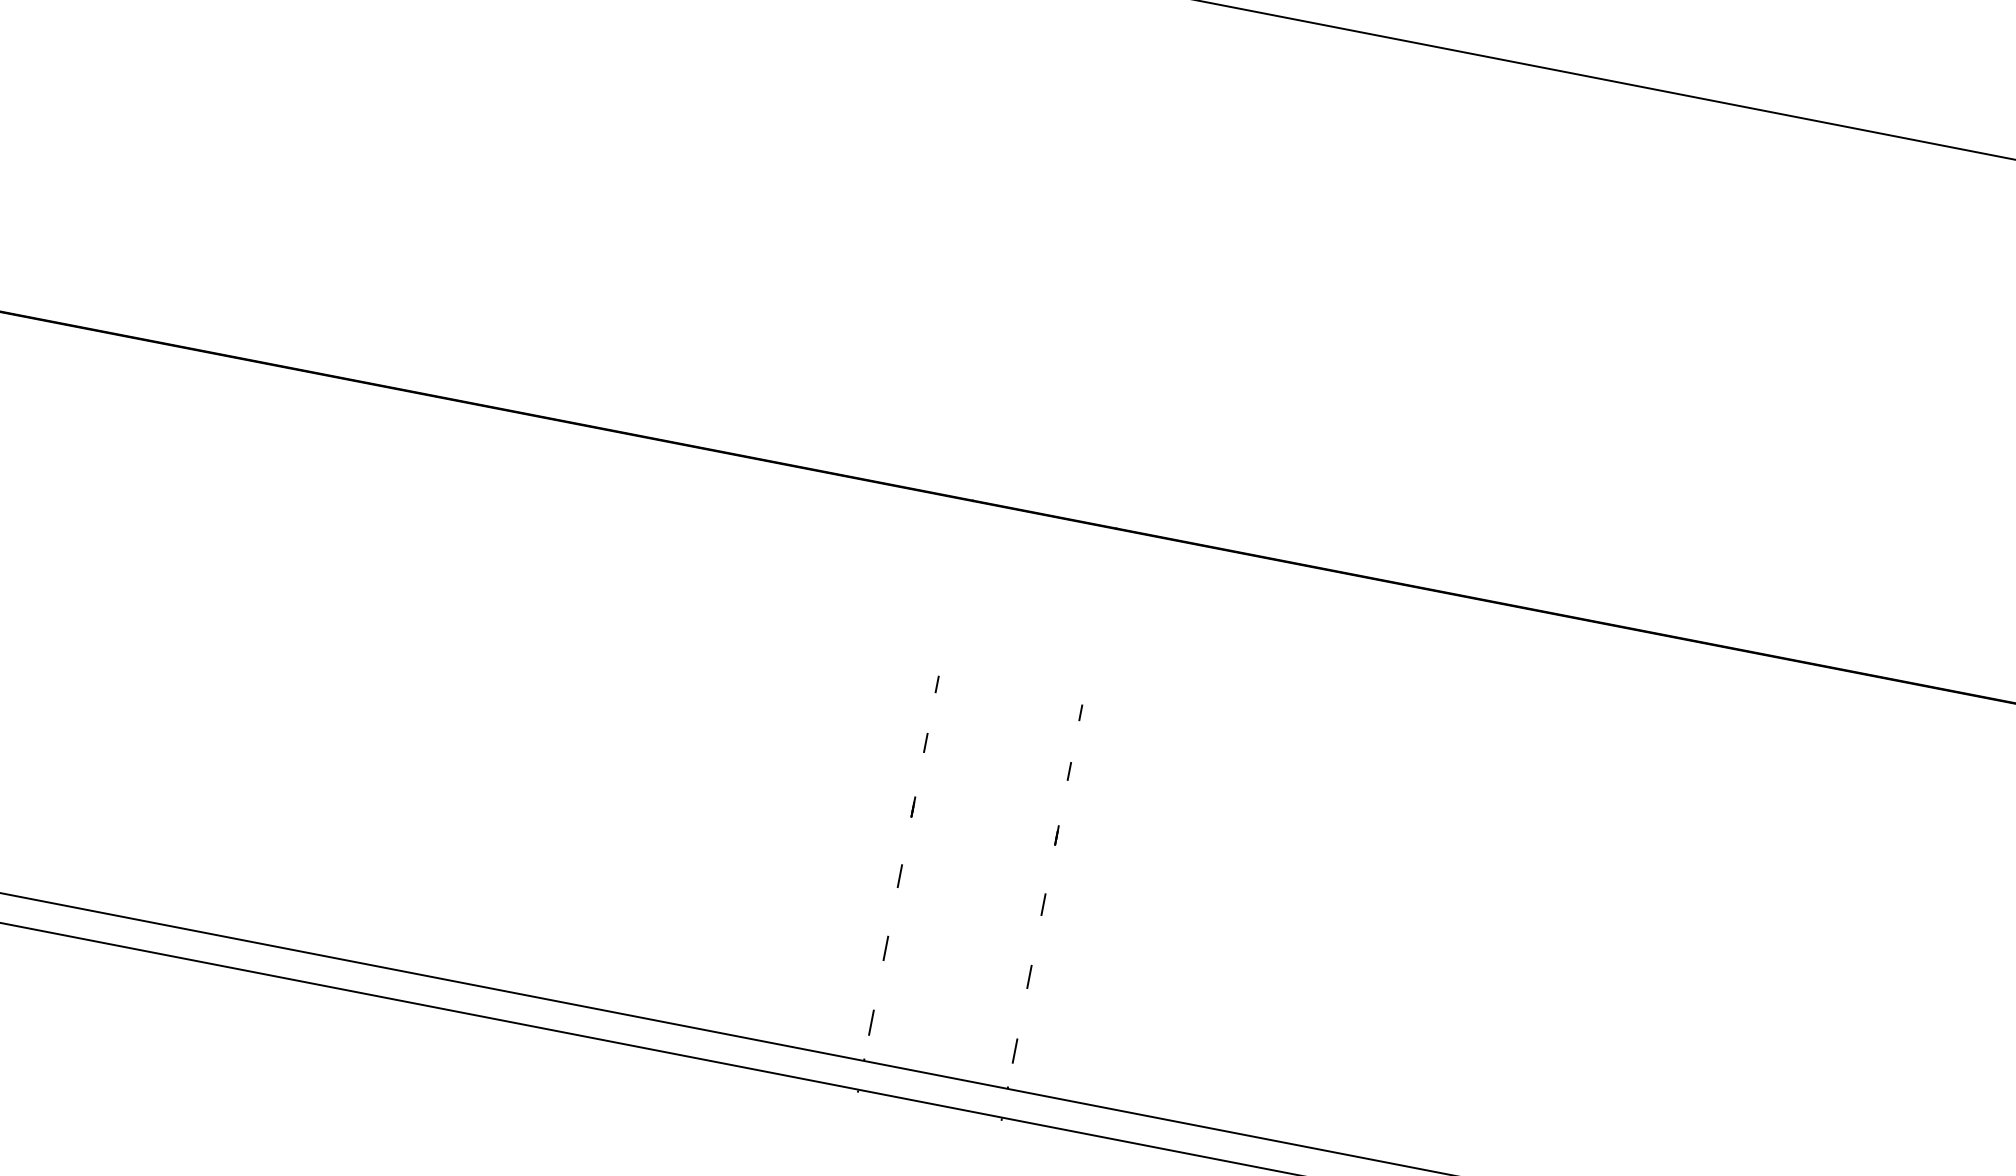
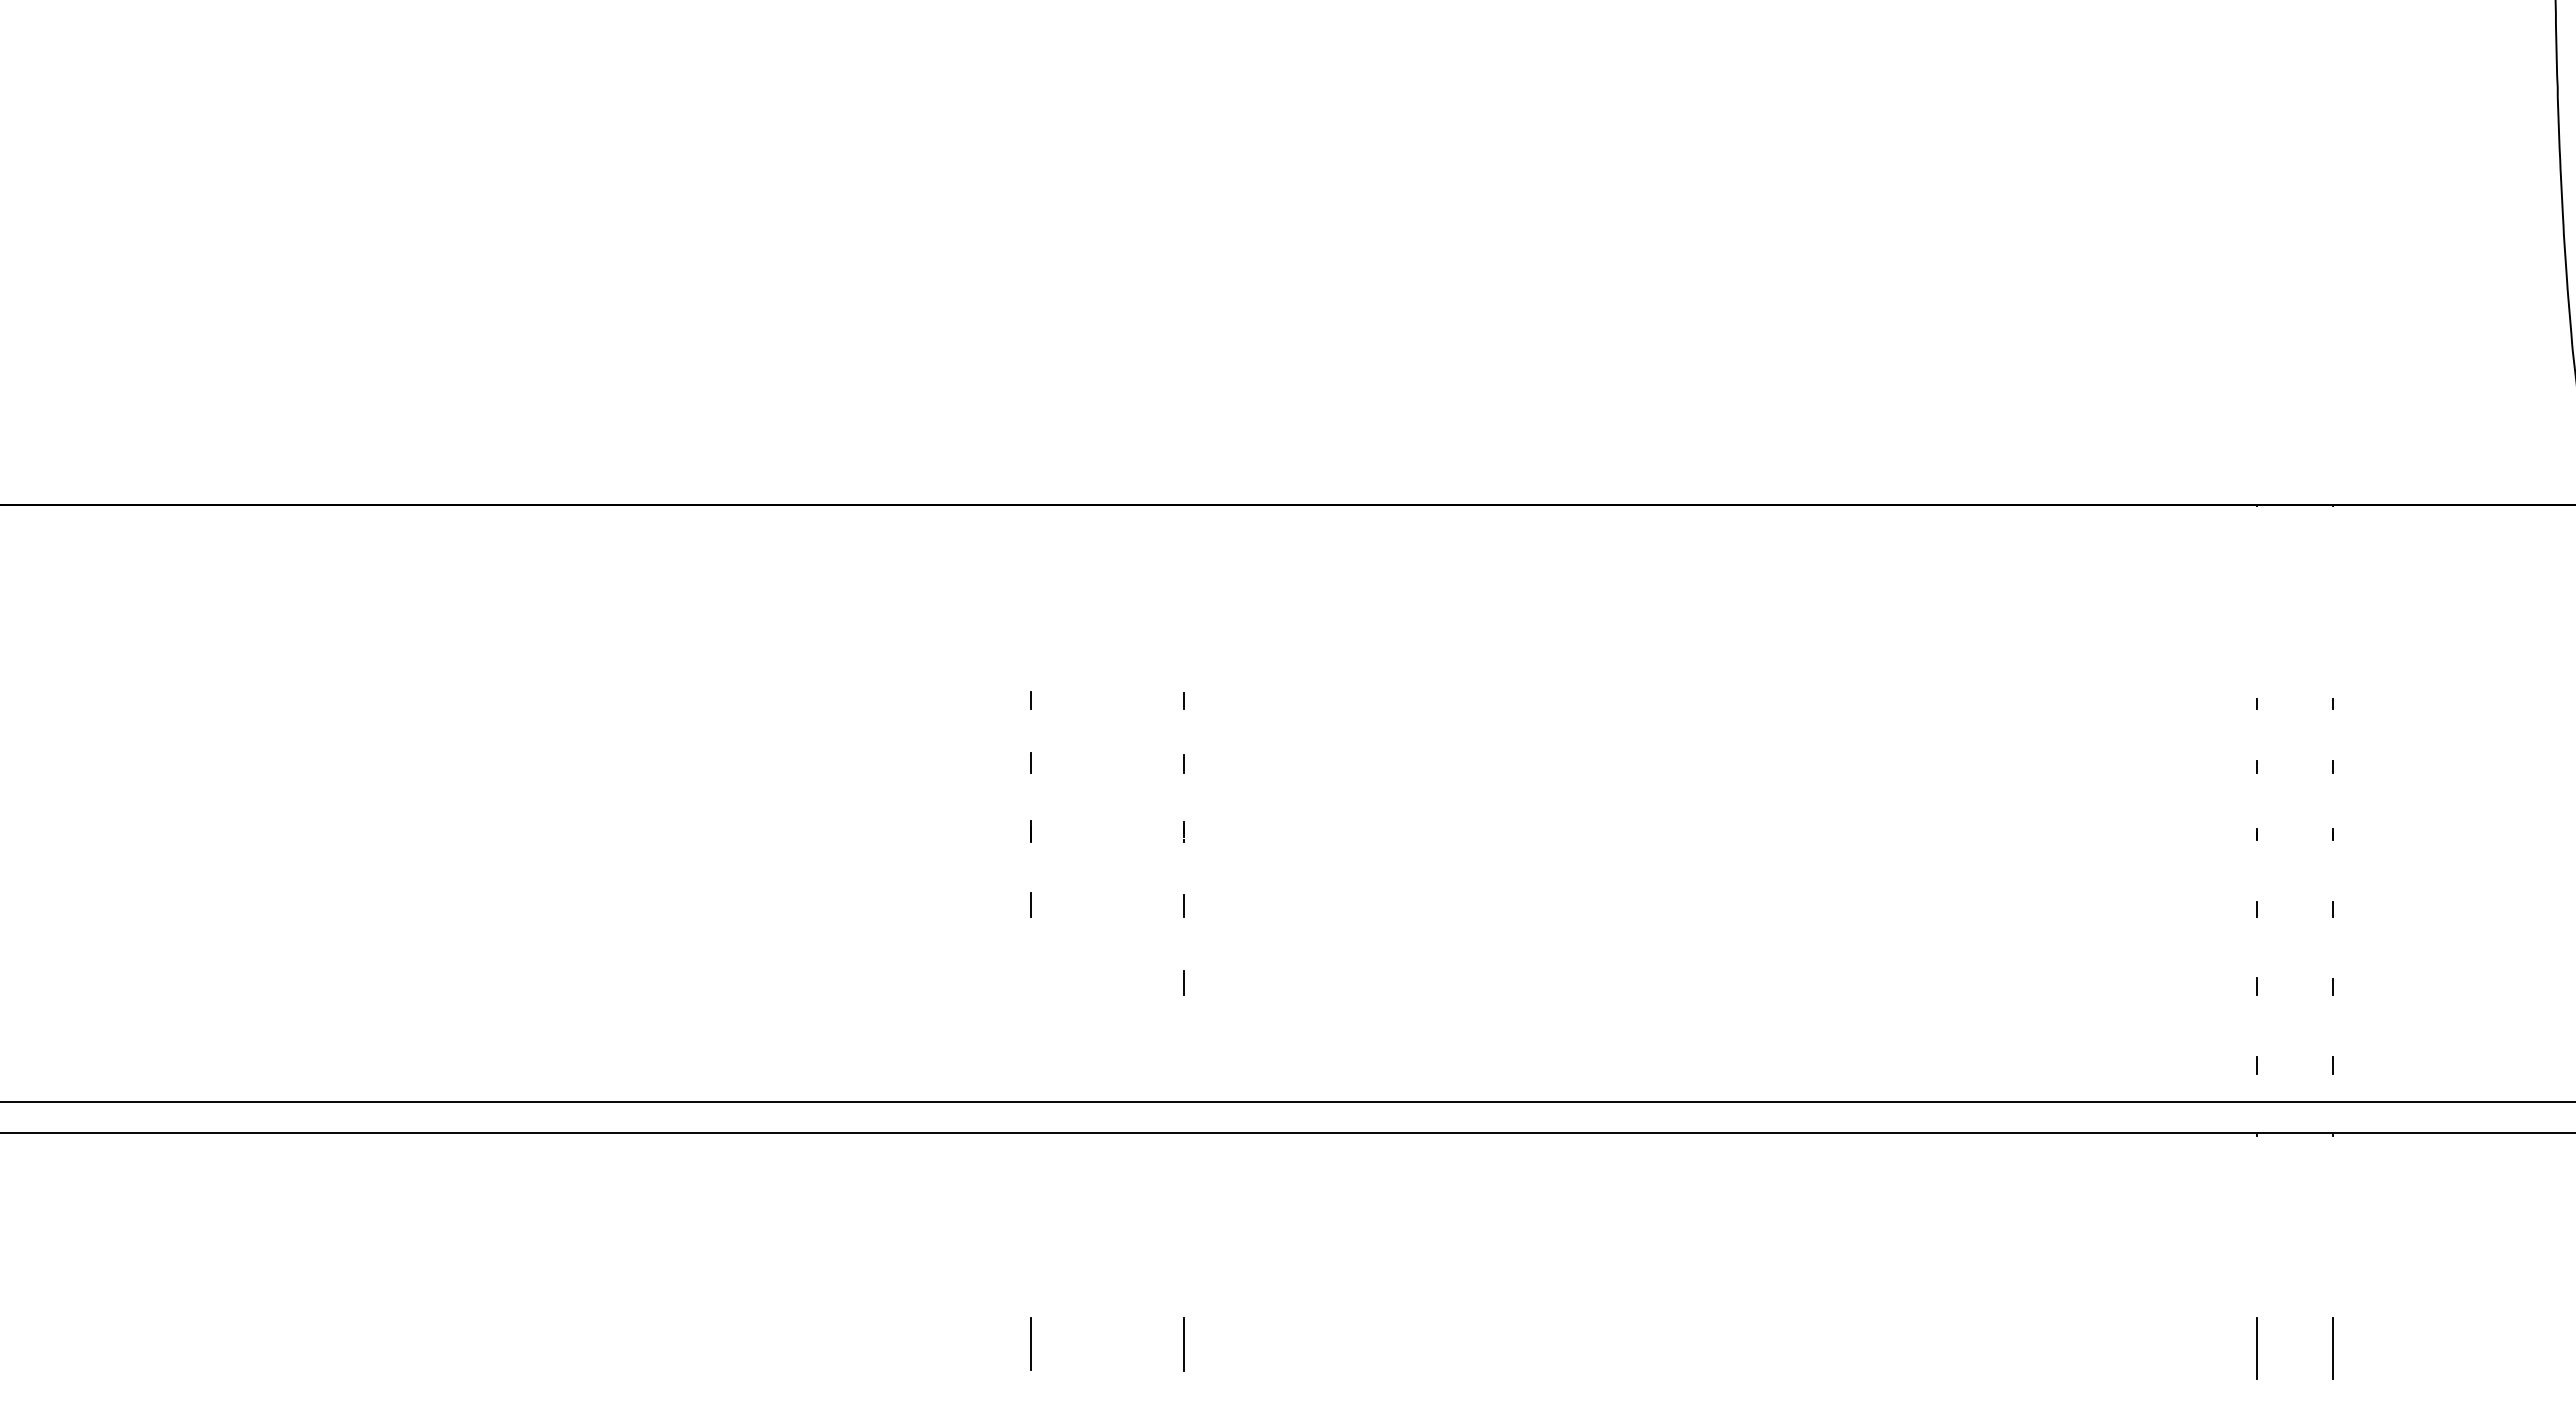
line: (885, 947) -> (1030, 981), removed
line: (871, 1022) -> (1030, 1061), removed
line: (1015, 1050) -> (1184, 1061), removed

